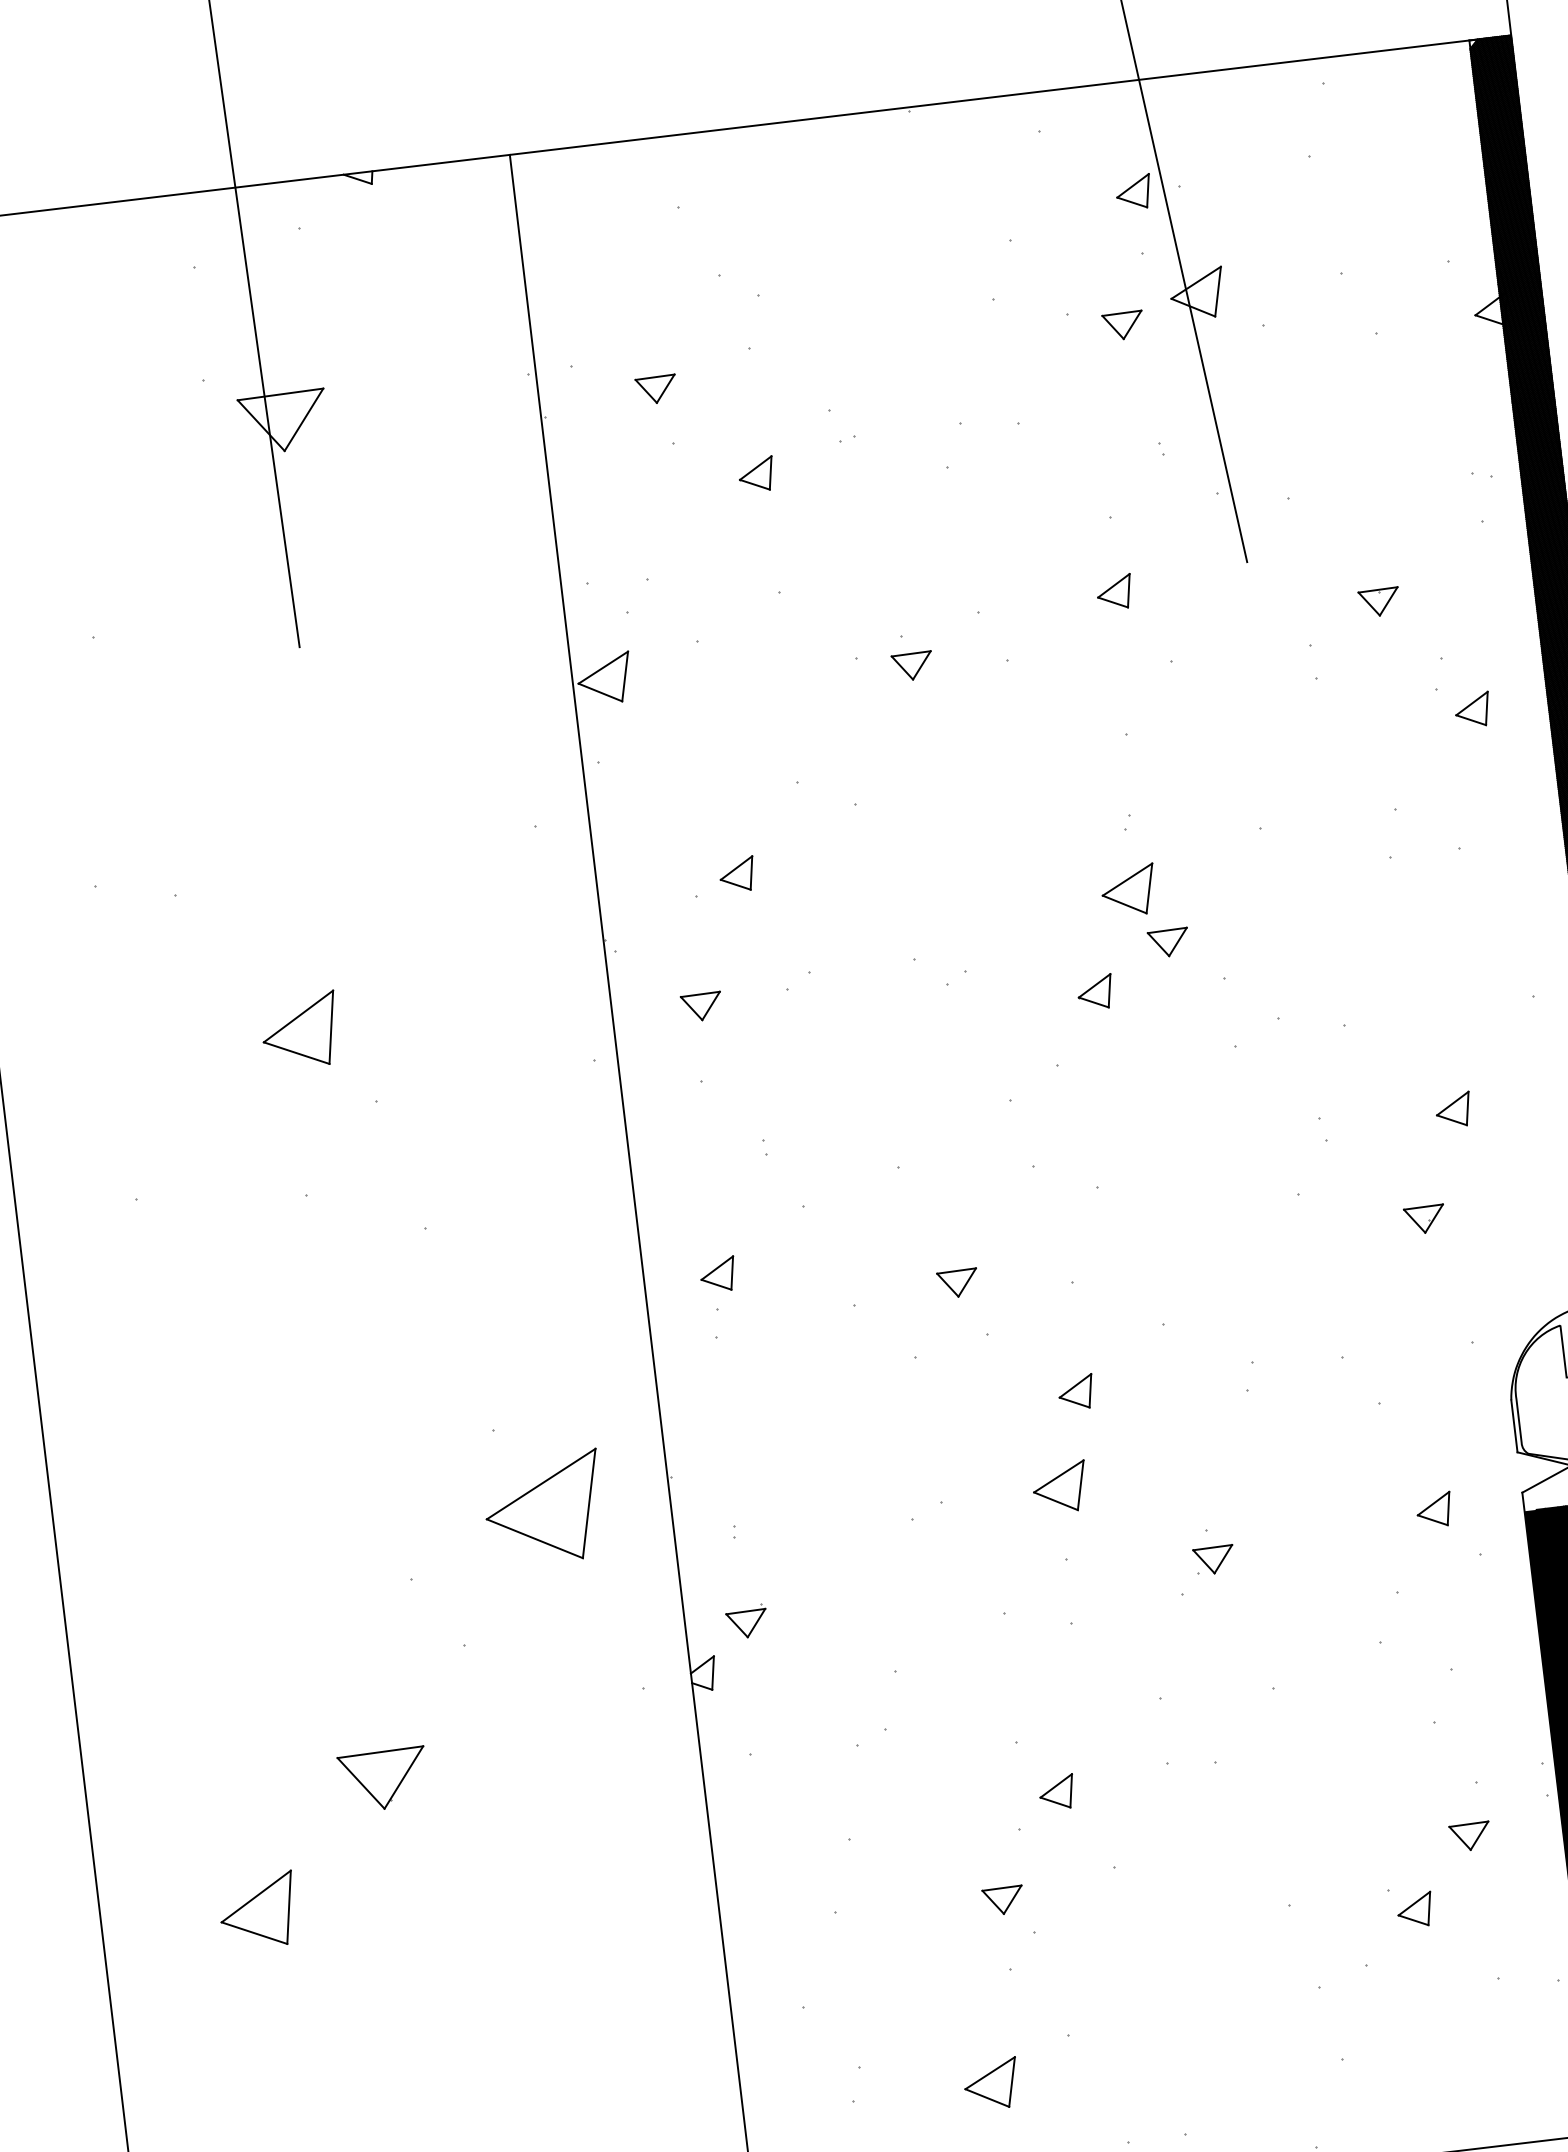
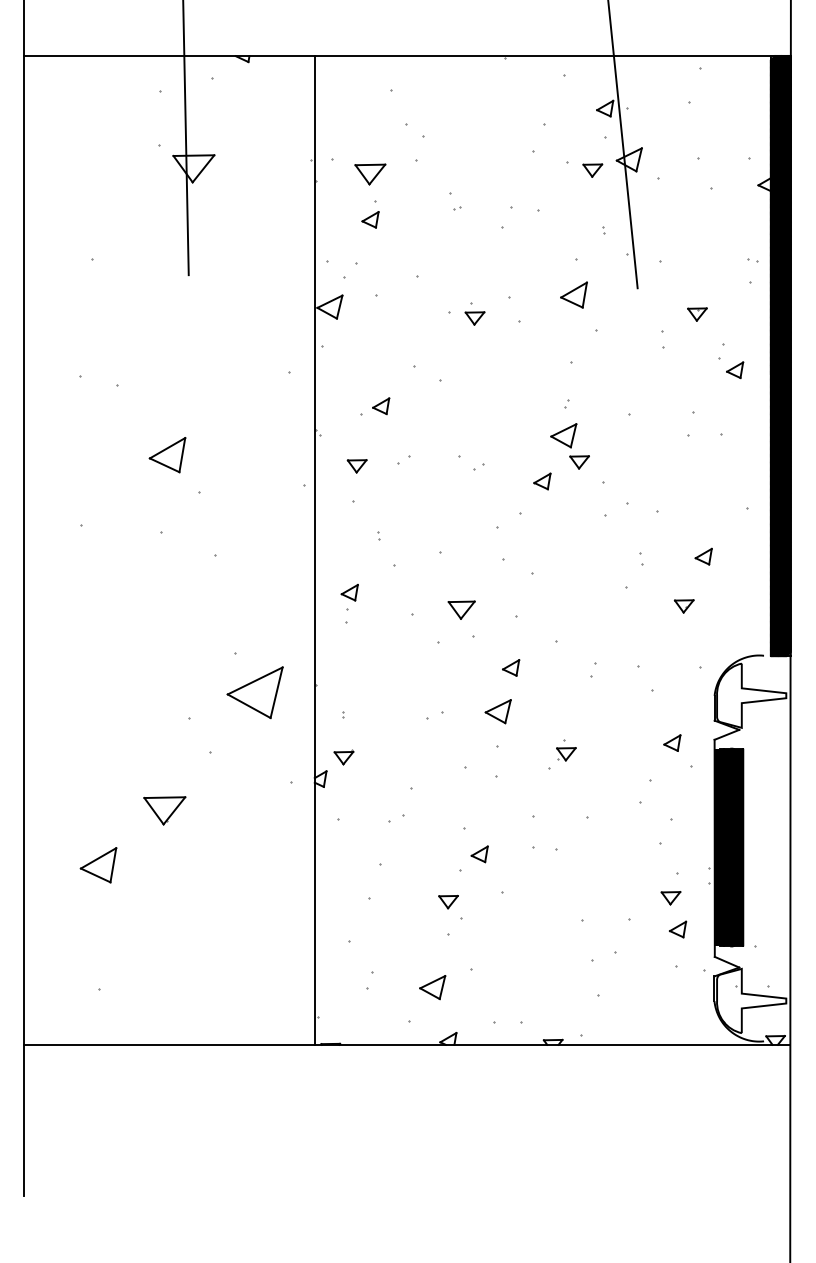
part: (656, 389) -> (370, 174), size x1.6
part: (756, 473) -> (370, 219), moved
part: (1113, 591) -> (573, 294), size x1.6
part: (957, 1284) -> (461, 610), size x1.4
part: (1416, 1909) -> (678, 929), moved

